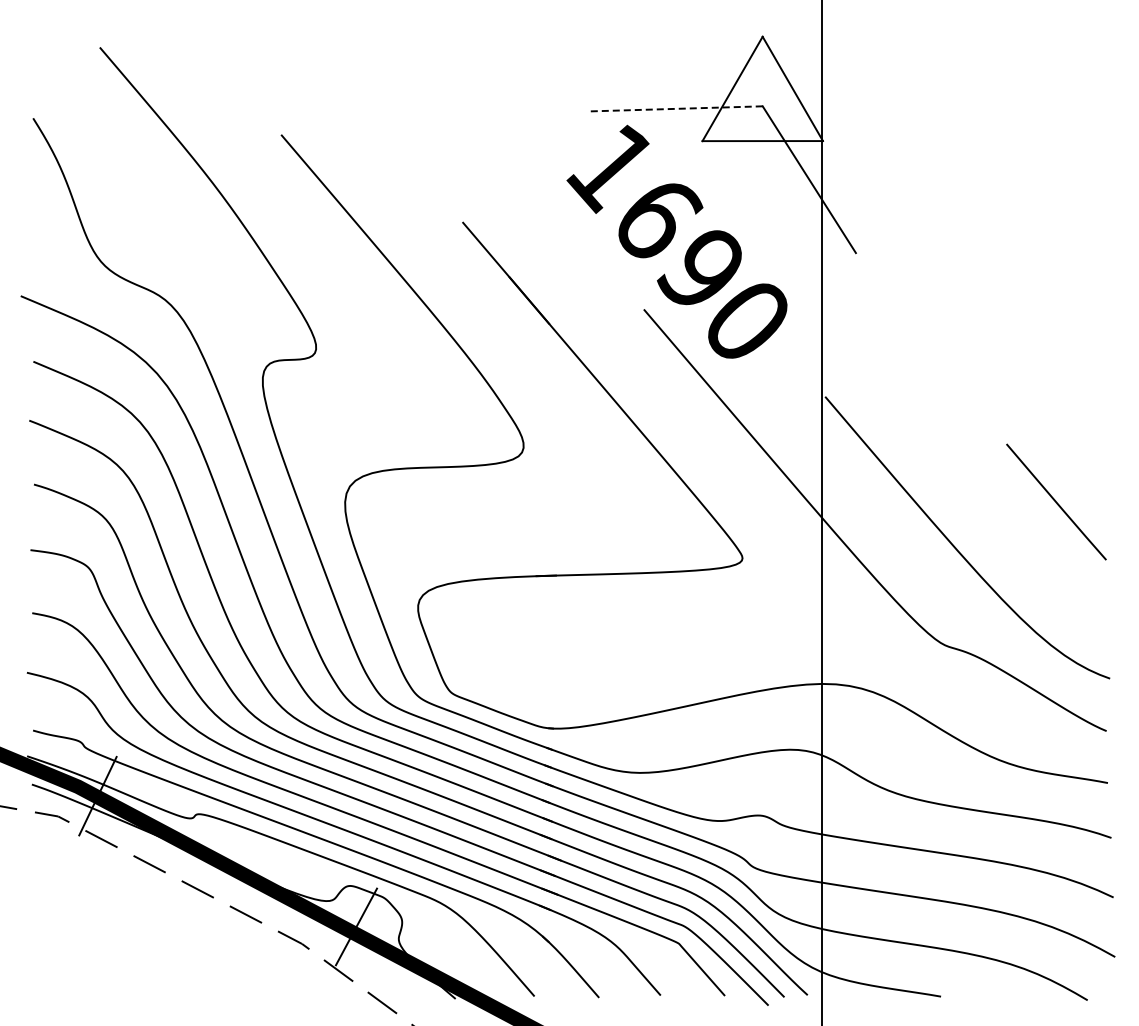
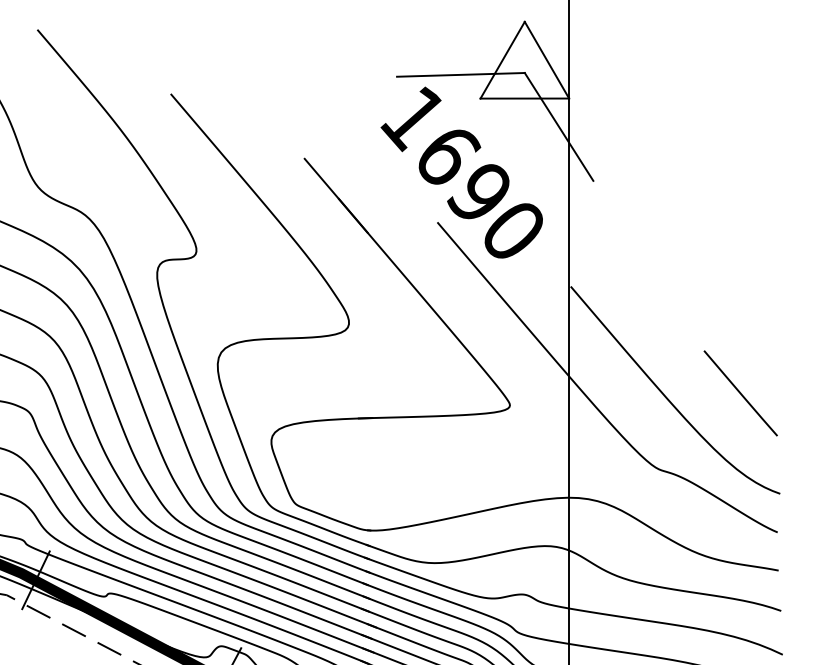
line: (675, 108) -> (460, 74), dashed -> solid
line: (1056, 501) -> (740, 392), moved

